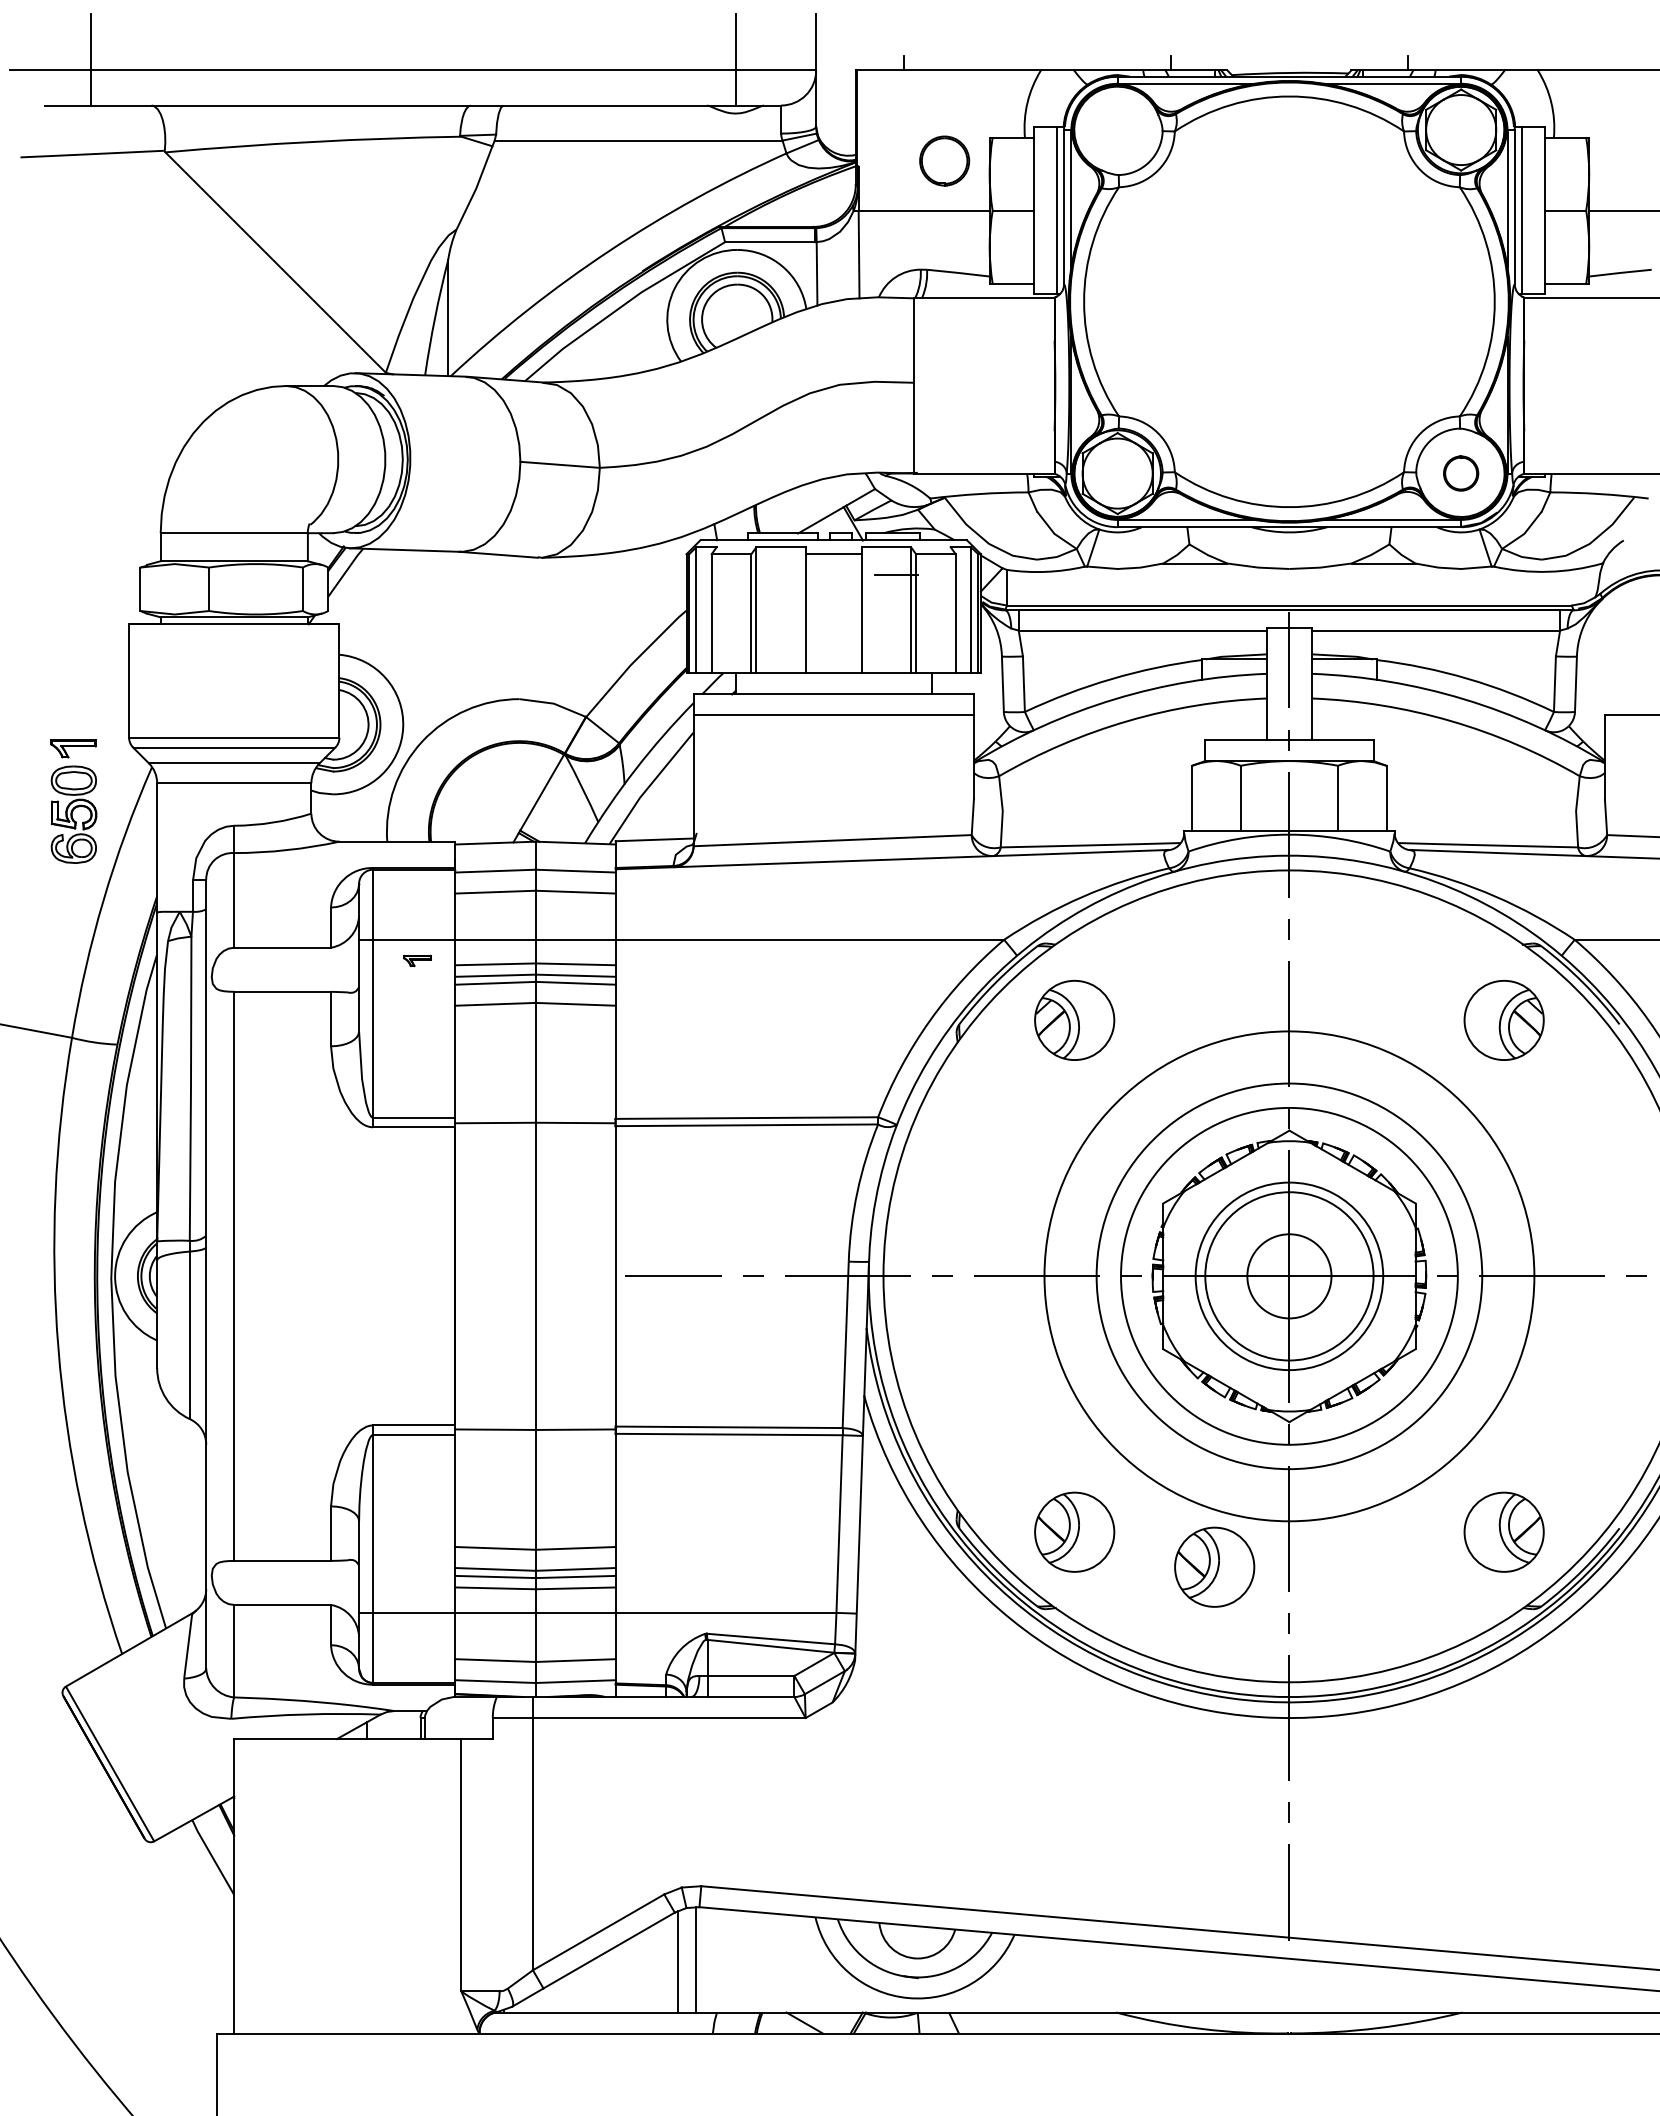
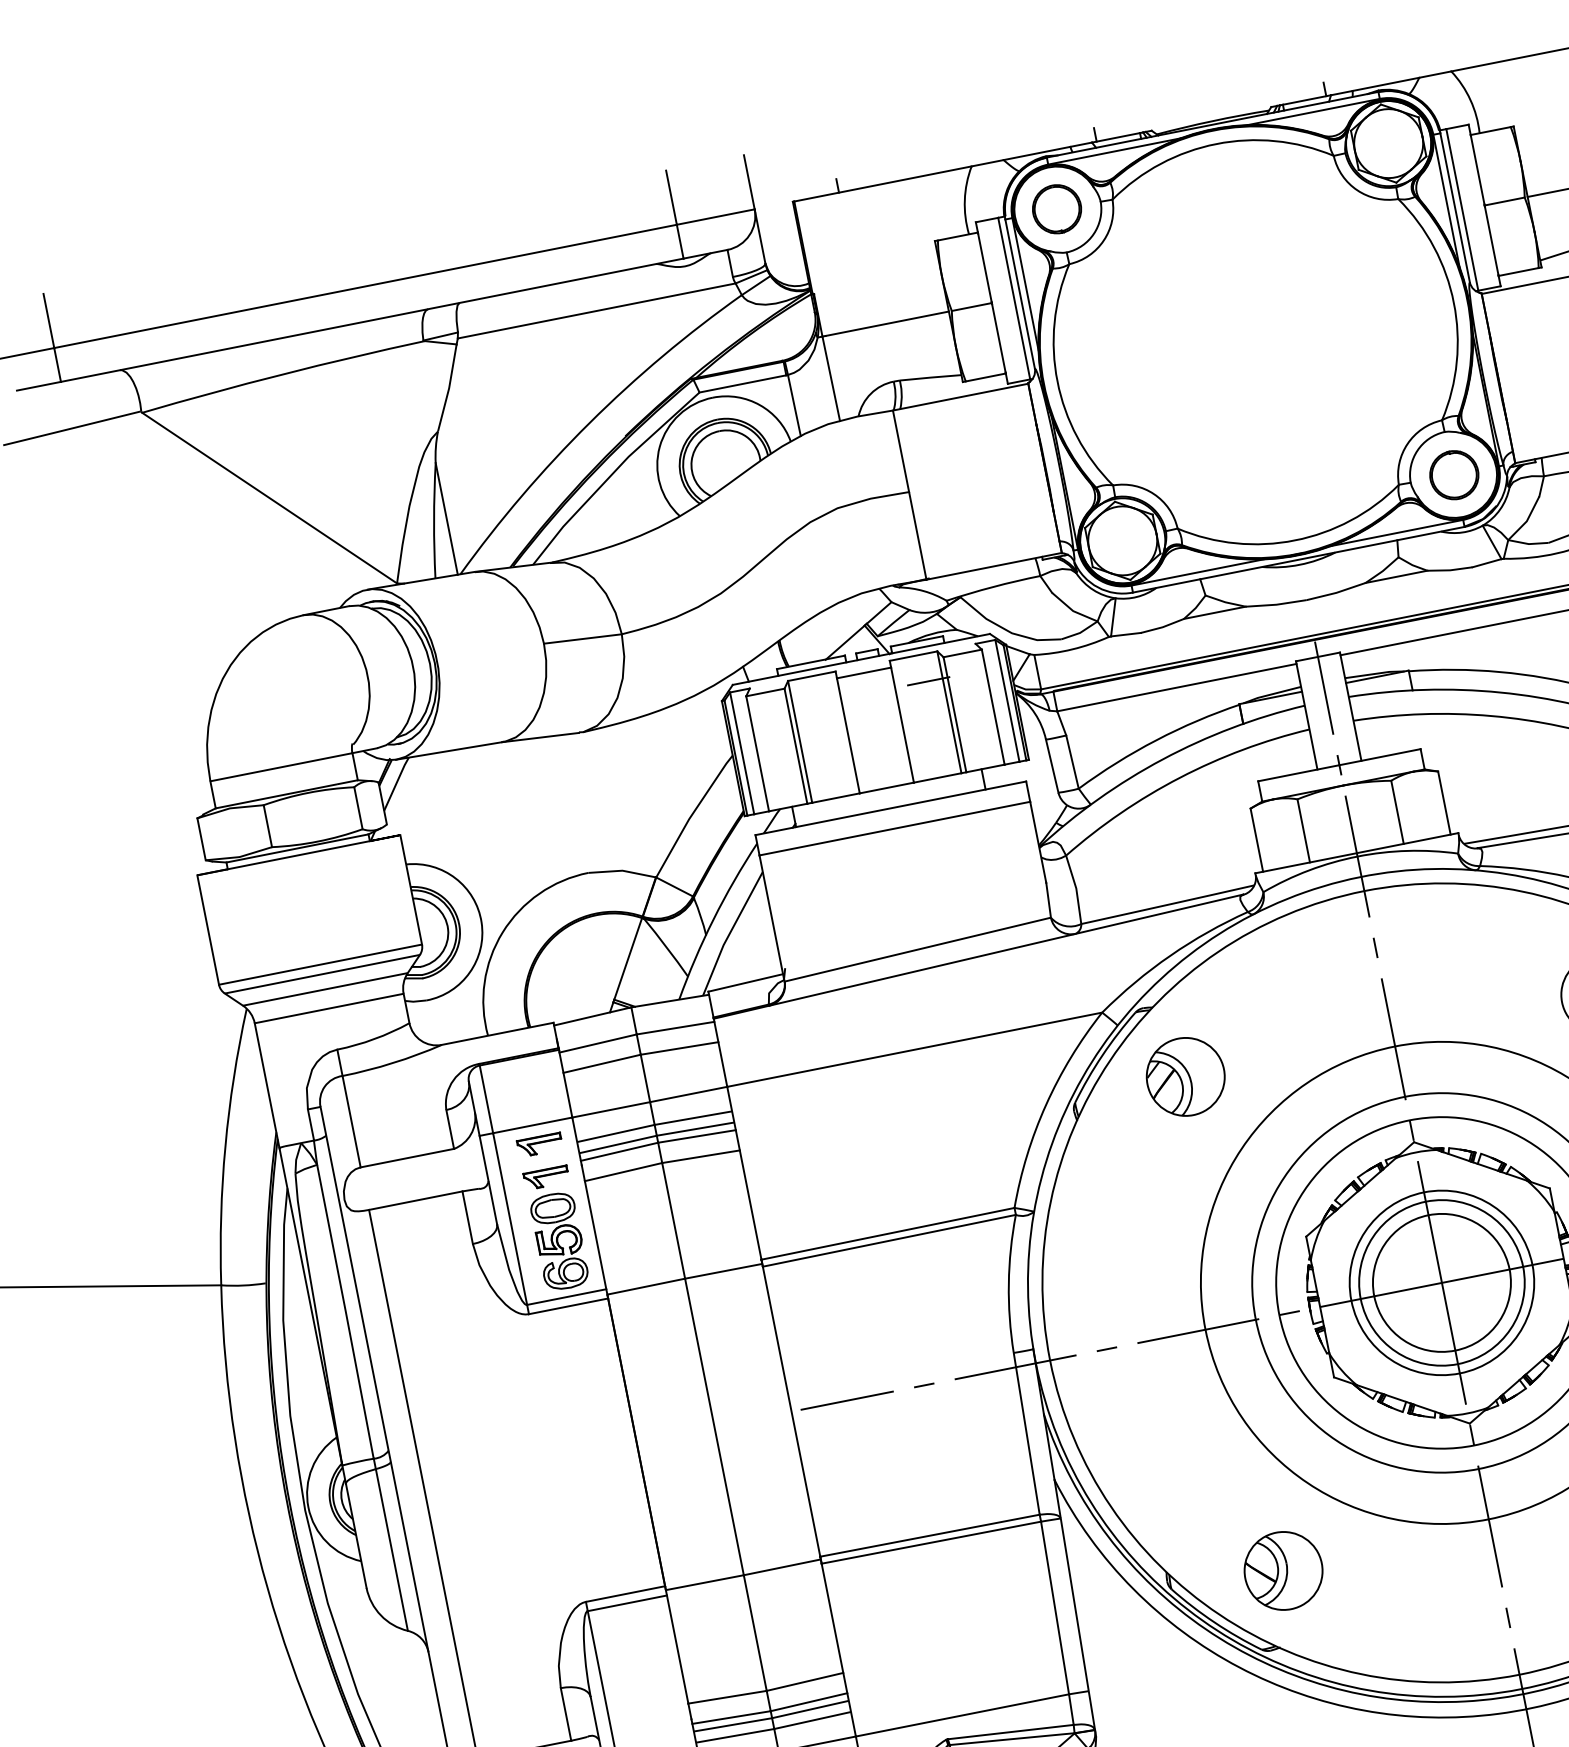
part: (944, 160) -> (1056, 208), moved
part: (1460, 473) -> (1453, 475), size x1.43
part: (73, 801) -> (556, 1228), moved
part: (417, 960) -> (539, 1144), size x1.67
circle: (1289, 1276) -> (1442, 1283), size x1.67
part: (1214, 1566) -> (1425, 1577), removed

